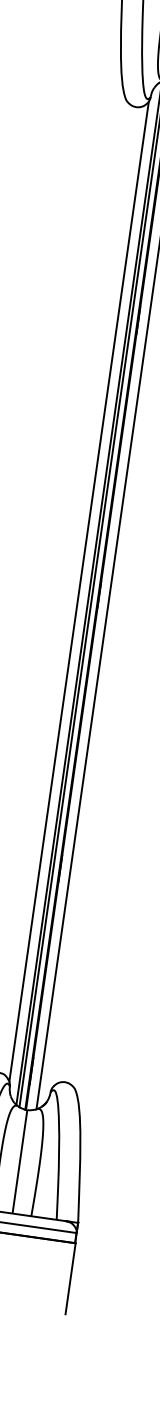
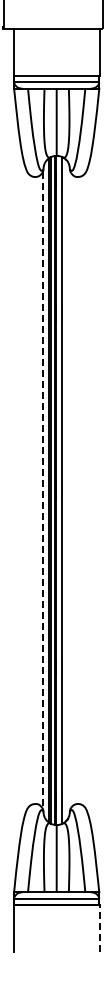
line: (78, 591) -> (42, 490), solid -> dashed
line: (70, 1278) -> (99, 928), solid -> dashed

